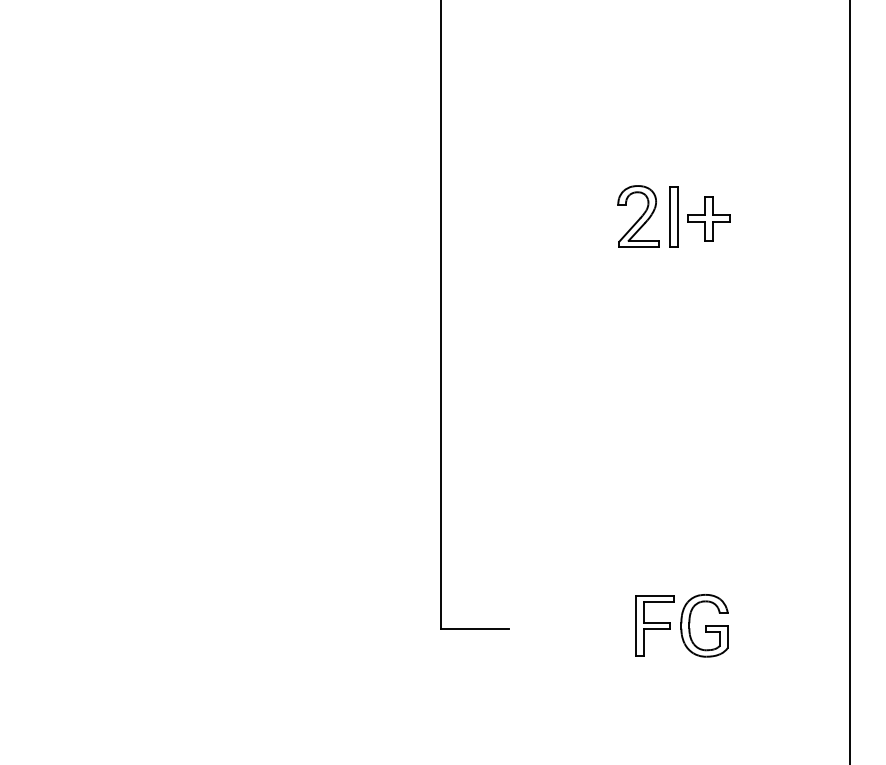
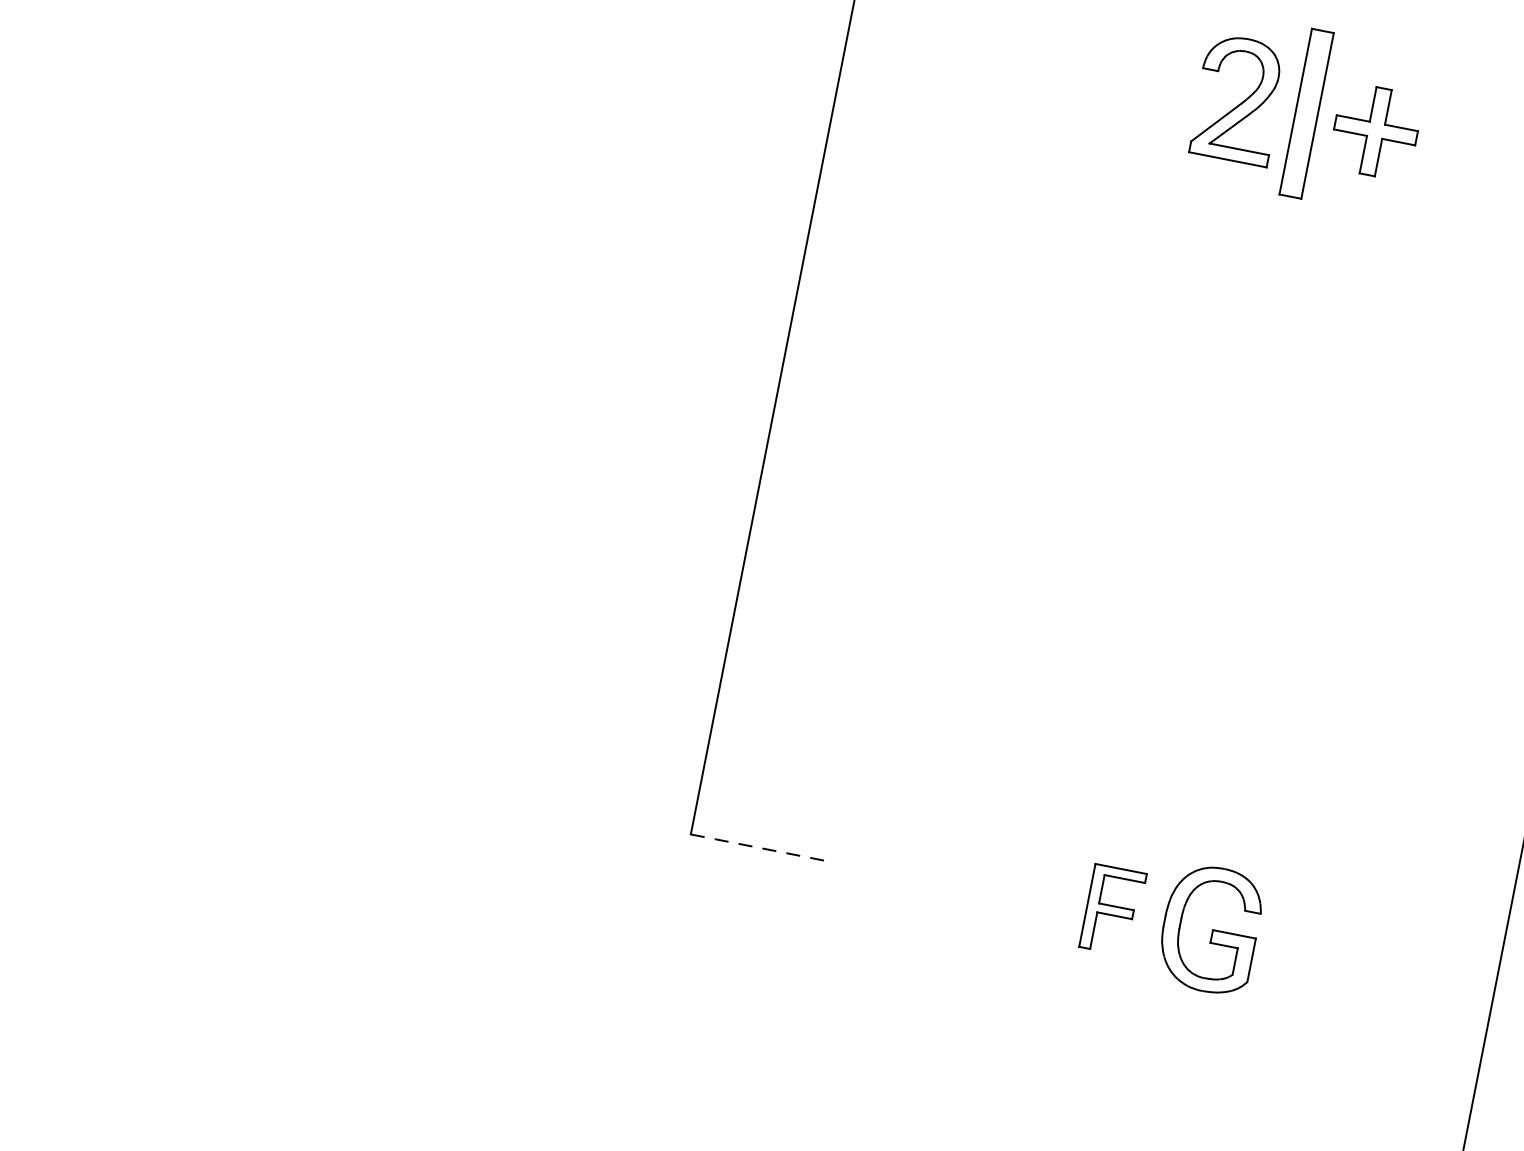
part: (673, 216) -> (1307, 112), size x1.4
part: (654, 625) -> (1112, 909), size x0.7
line: (475, 629) -> (758, 848), solid -> dashed

